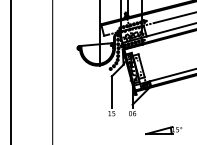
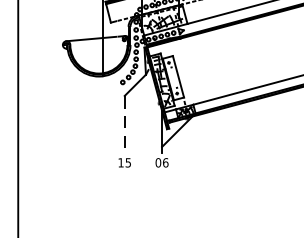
line: (111, 92) -> (124, 124), solid -> dashed
part: (163, 130) -> (217, 193), removed

